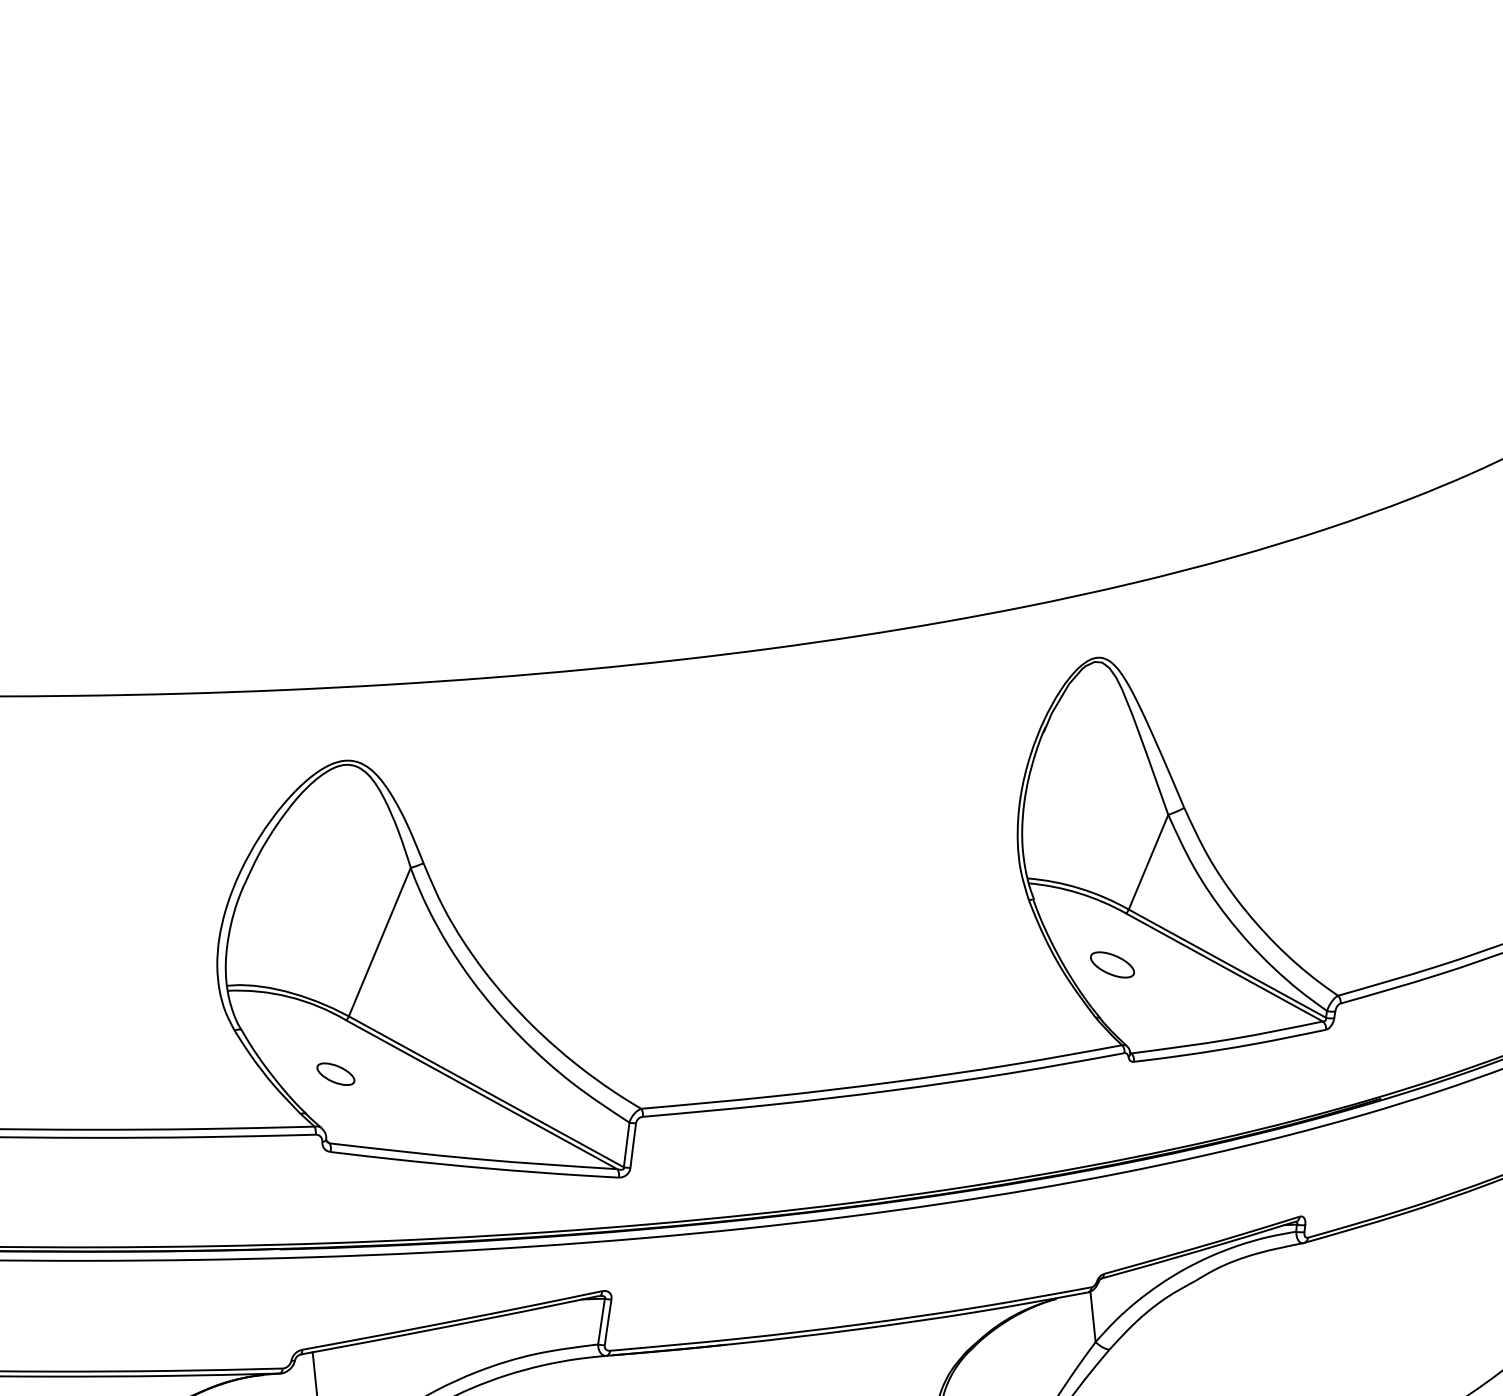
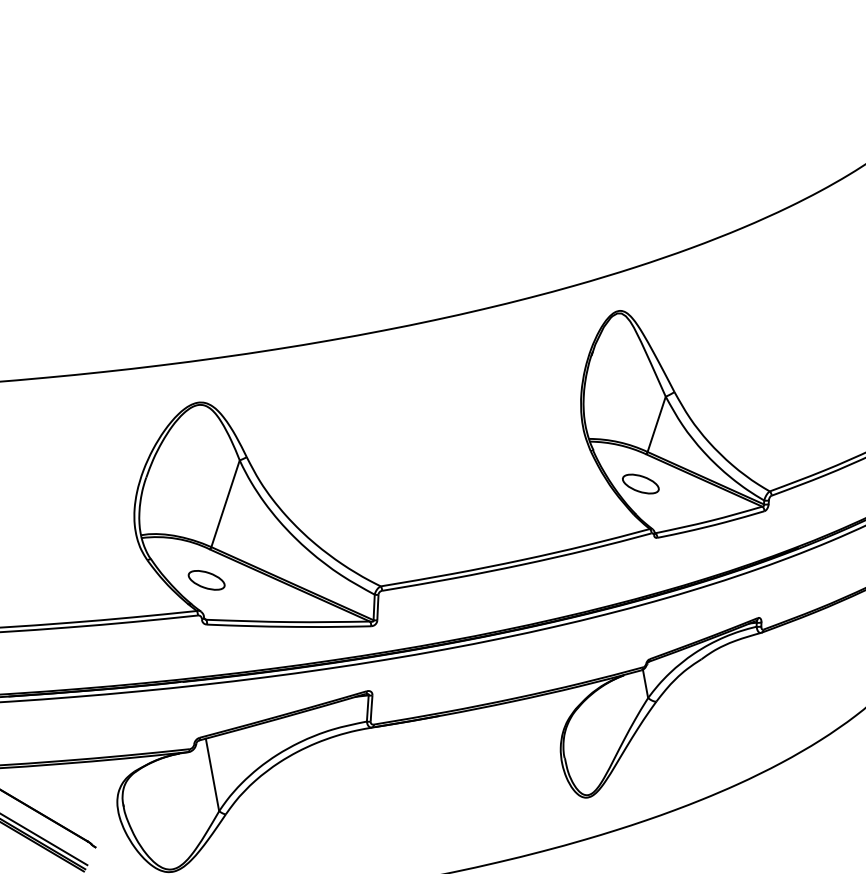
part: (1111, 963) -> (640, 483), size x1.43
part: (335, 1074) -> (206, 580), size x1.67

